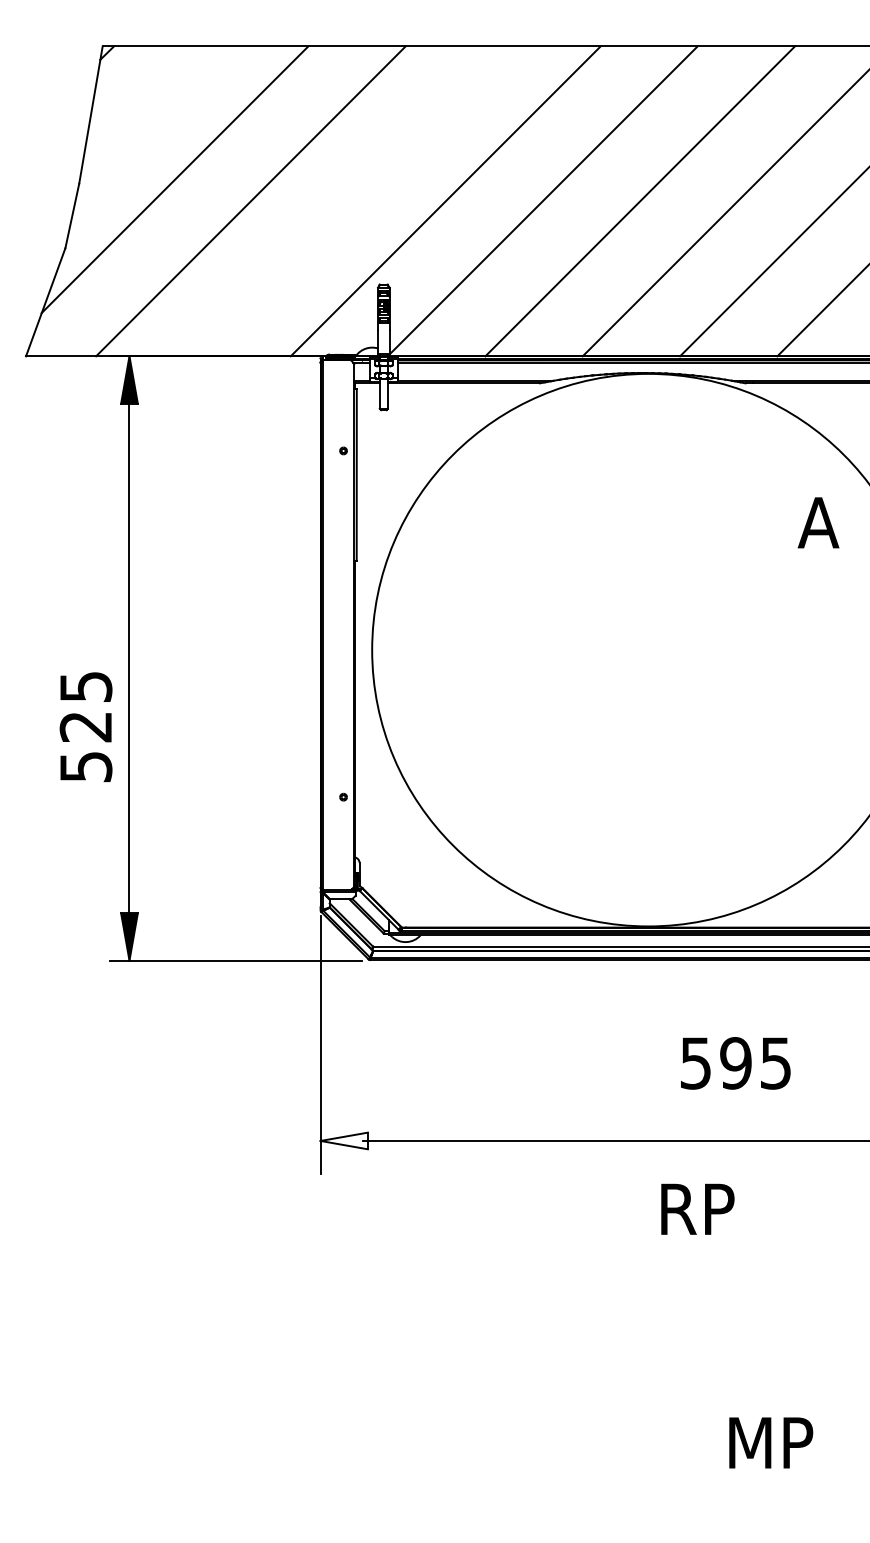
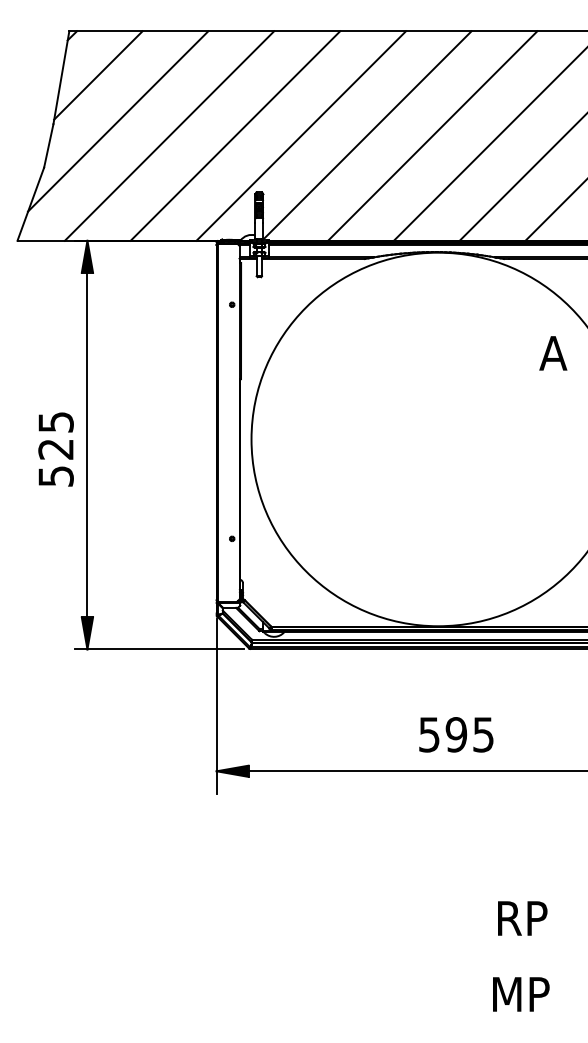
line: (145, 111) -> (98, 75), added
line: (348, 200) -> (235, 135), added
text: (85, 727) -> (55, 449), moved
text: (735, 1062) -> (456, 734), moved
fill: (344, 1139) -> (232, 770), added
text: (697, 1209) -> (522, 918), moved
text: (771, 1443) -> (521, 994), moved

